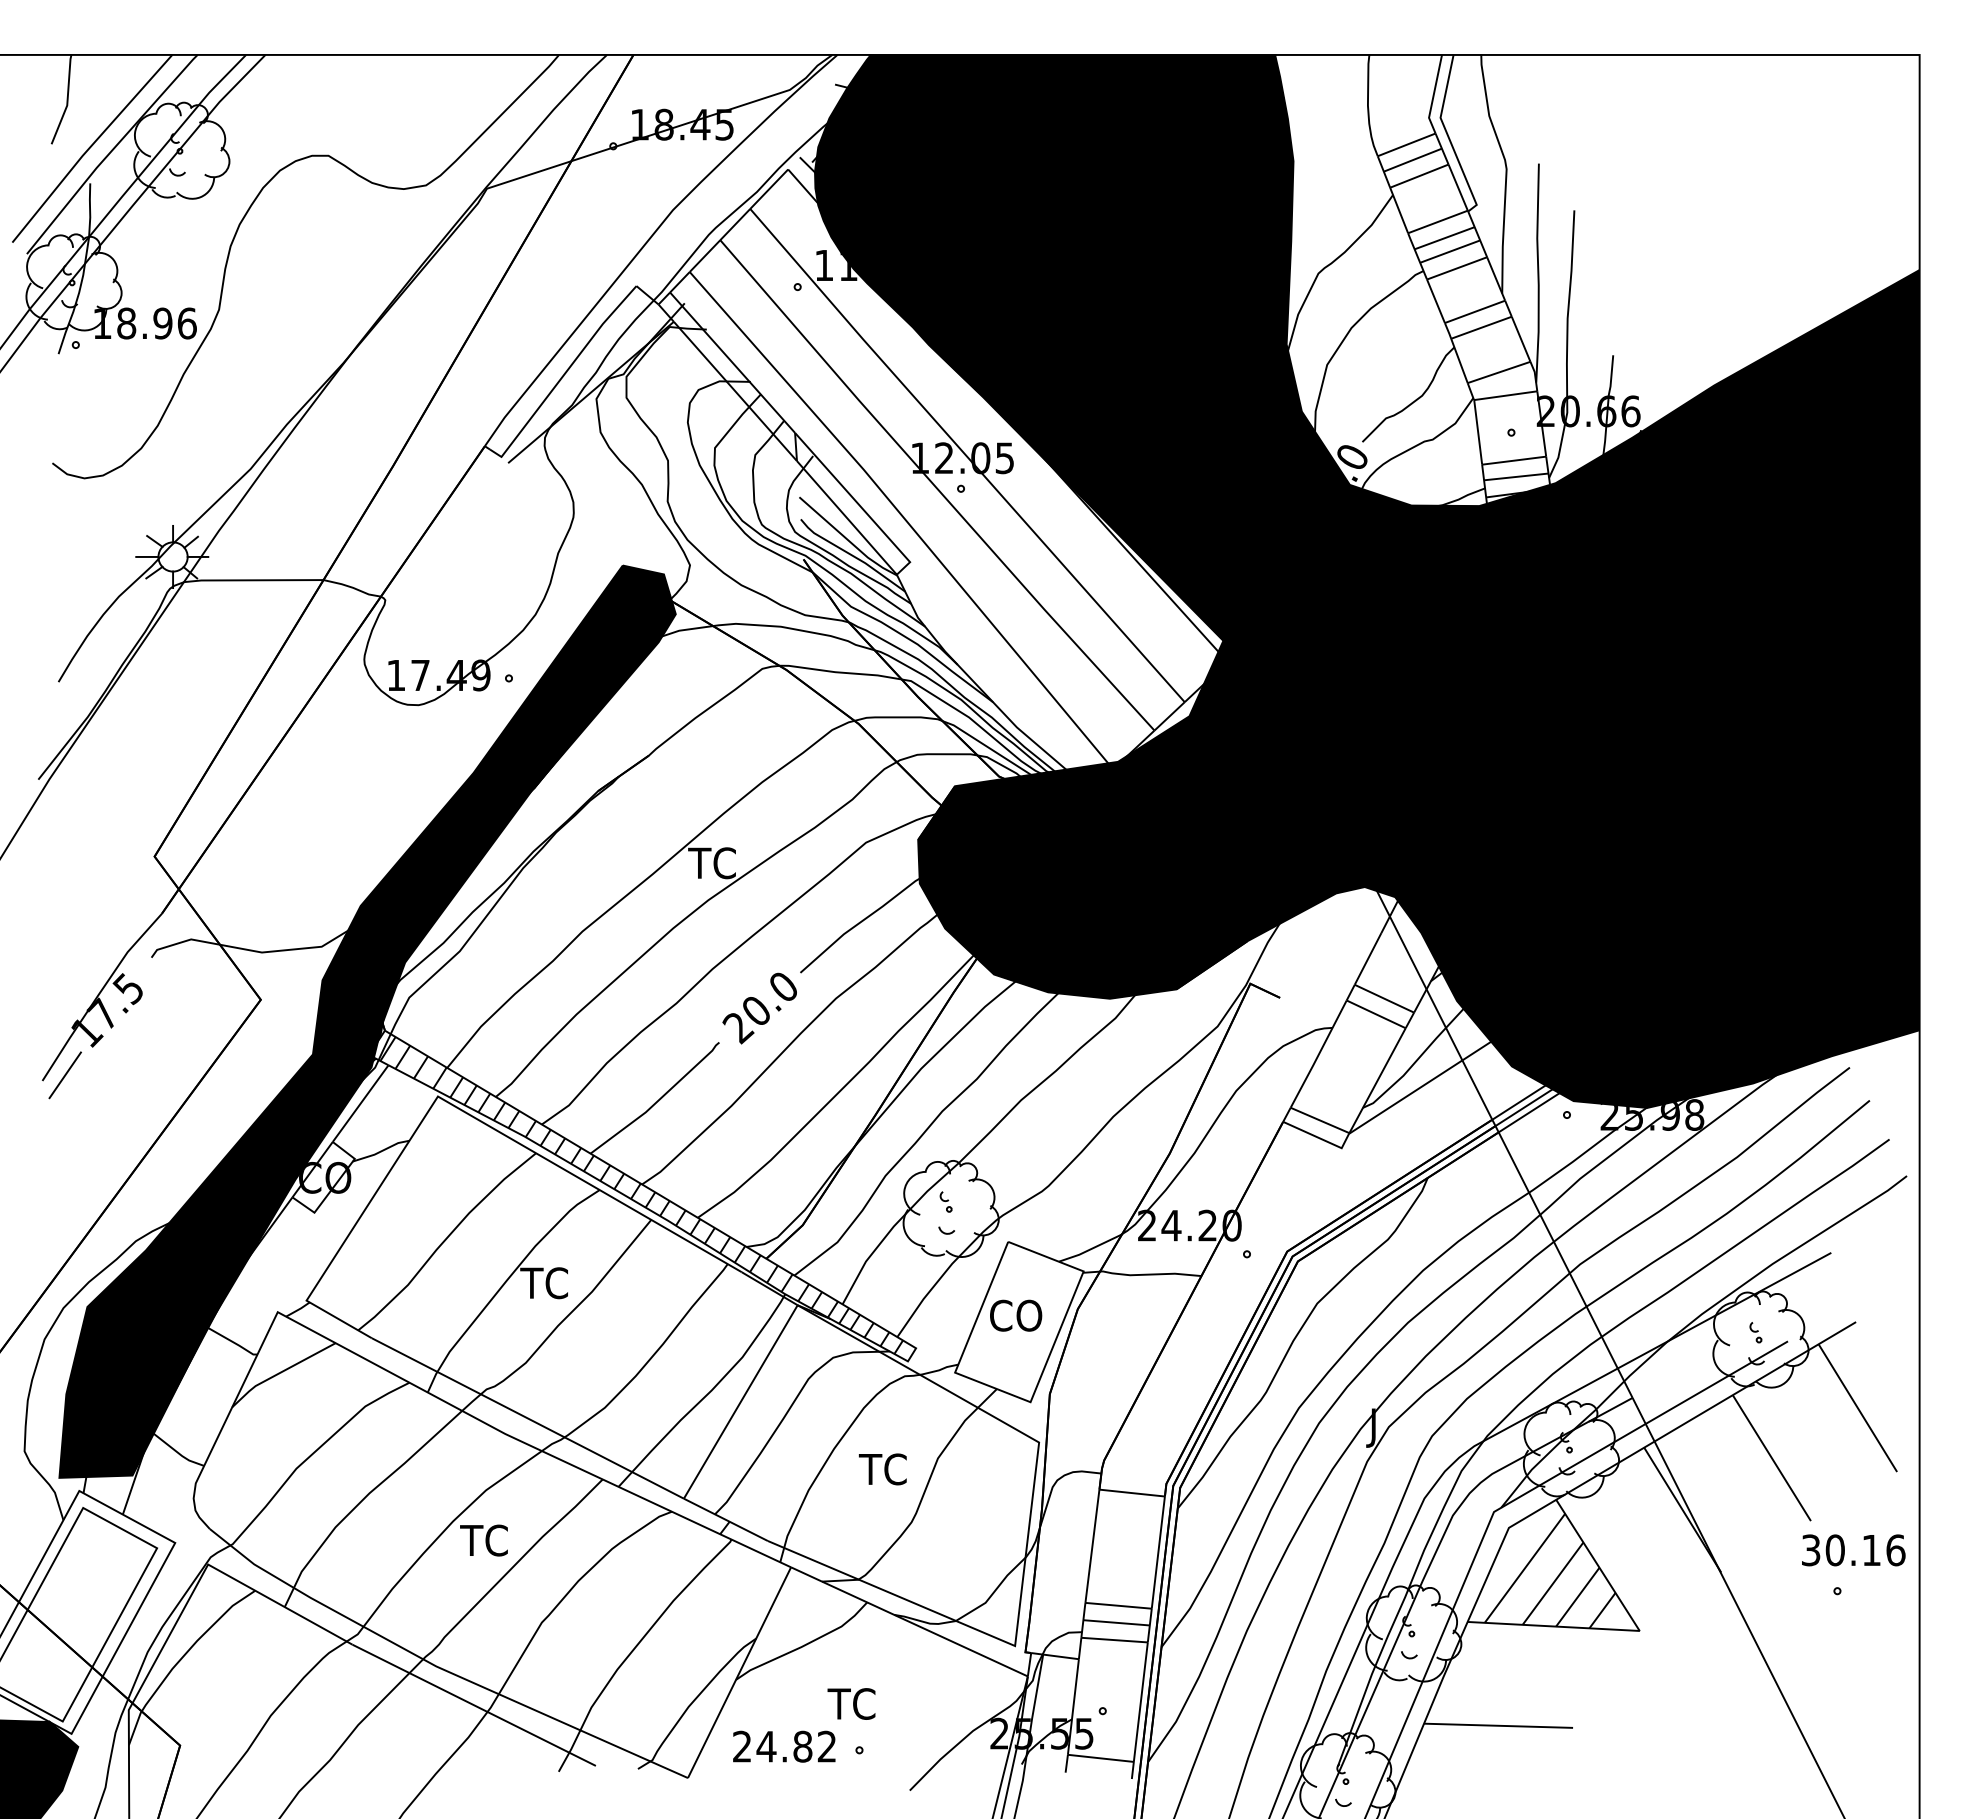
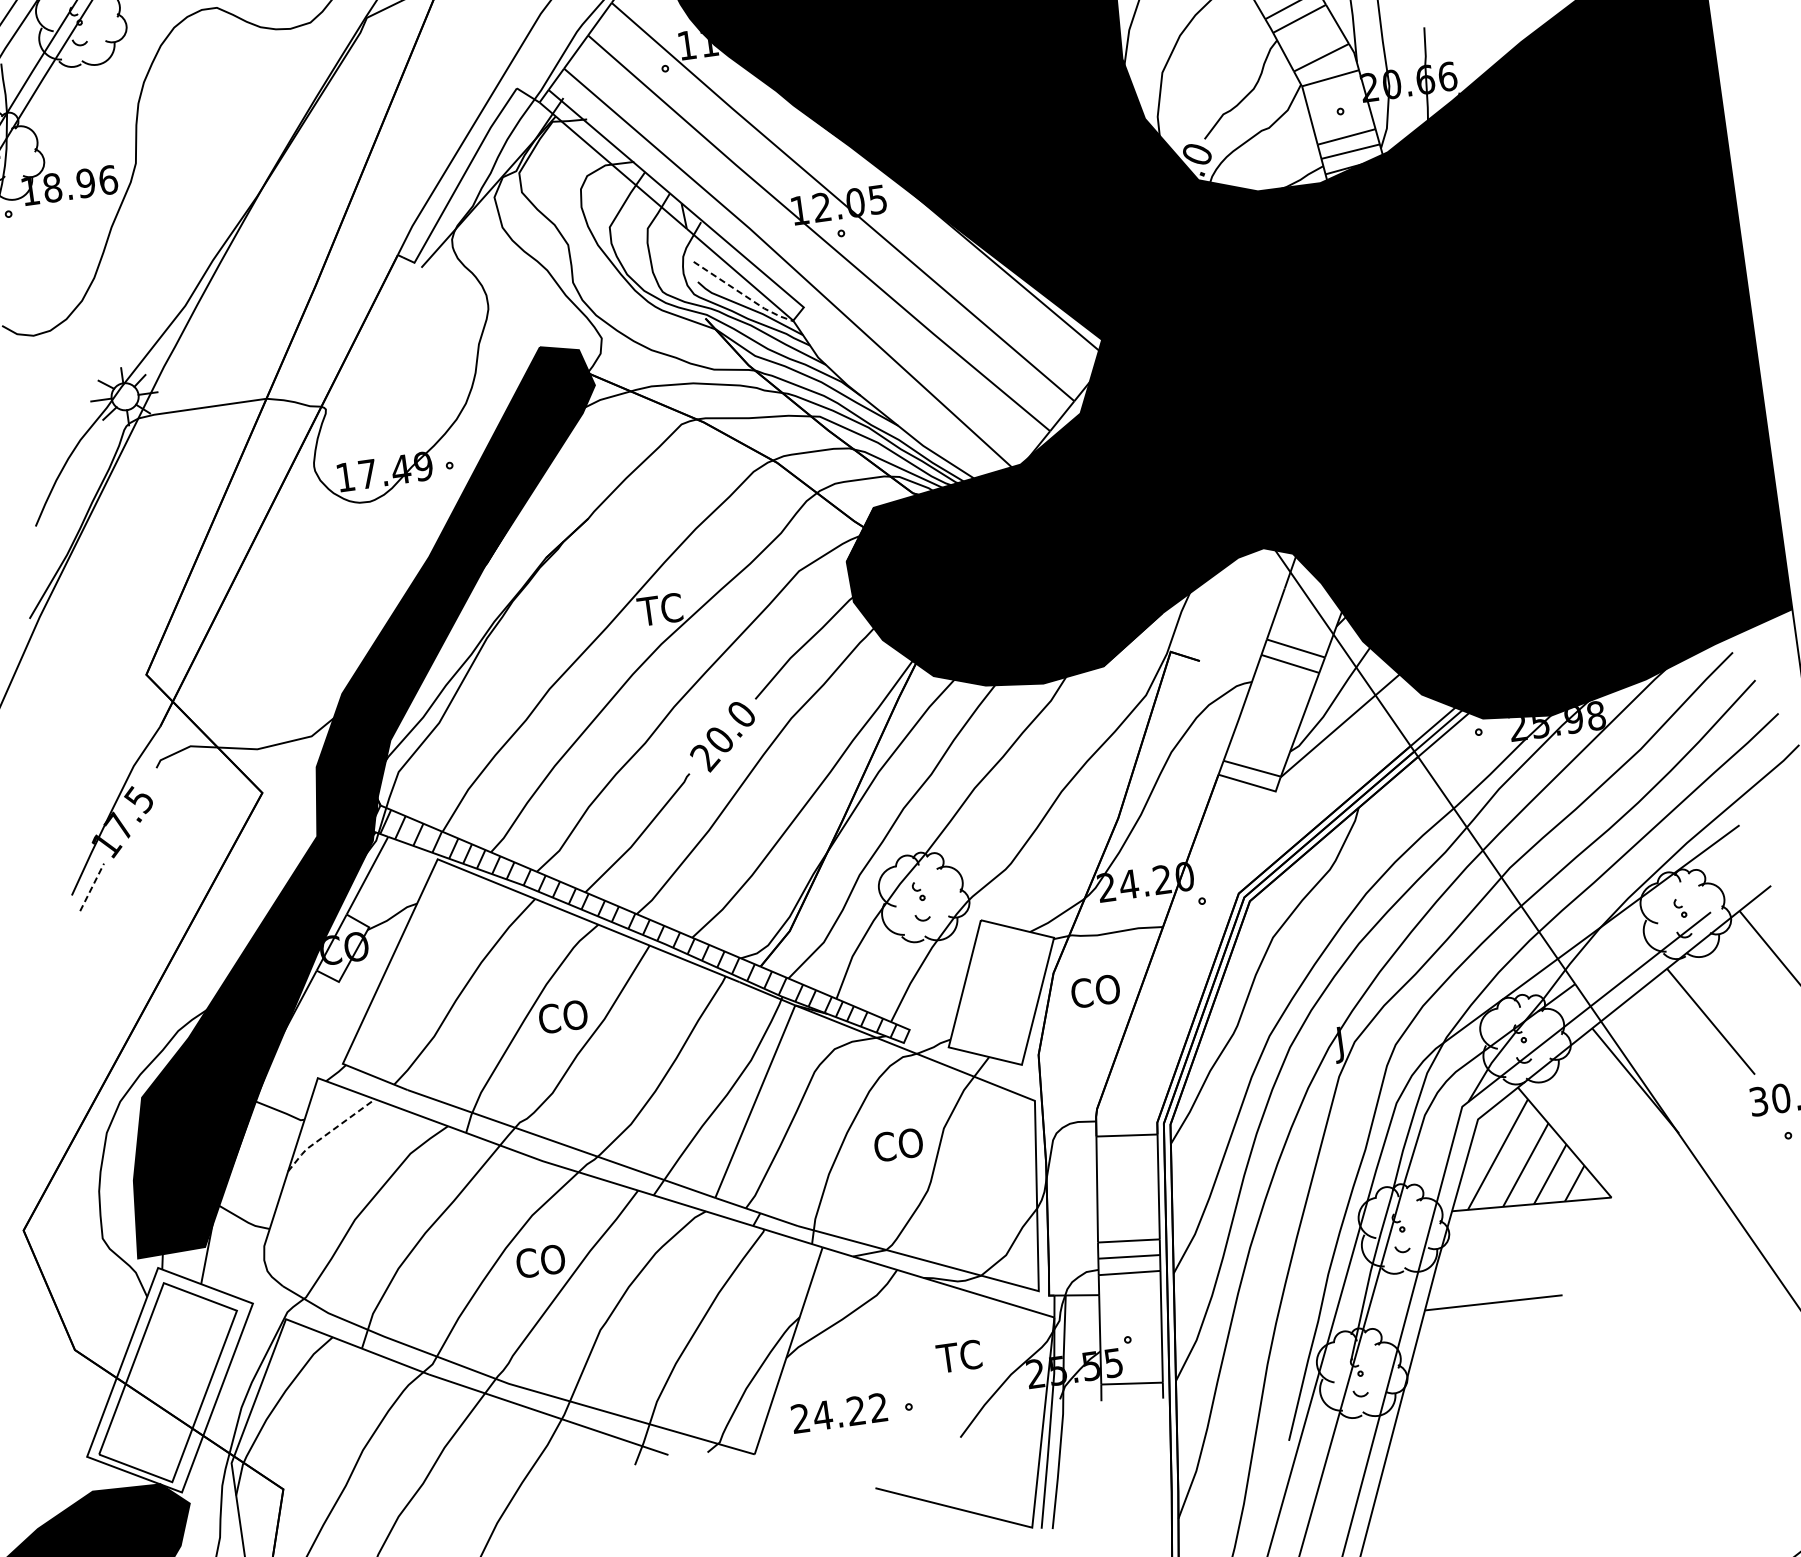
line: (847, 539) -> (743, 294), solid -> dashed
line: (65, 1075) -> (92, 887), solid -> dashed
text: (547, 1283) -> (562, 1017), TC -> CO
text: (1016, 1315) -> (1096, 991), moved
line: (280, 1372) -> (328, 1133), solid -> dashed
text: (885, 1469) -> (897, 1145), TC -> CO
text: (487, 1540) -> (539, 1261), TC -> CO
text: (851, 1703) -> (959, 1356), moved
text: (802, 1746) -> (856, 1410), 24.82 -> 24.22

